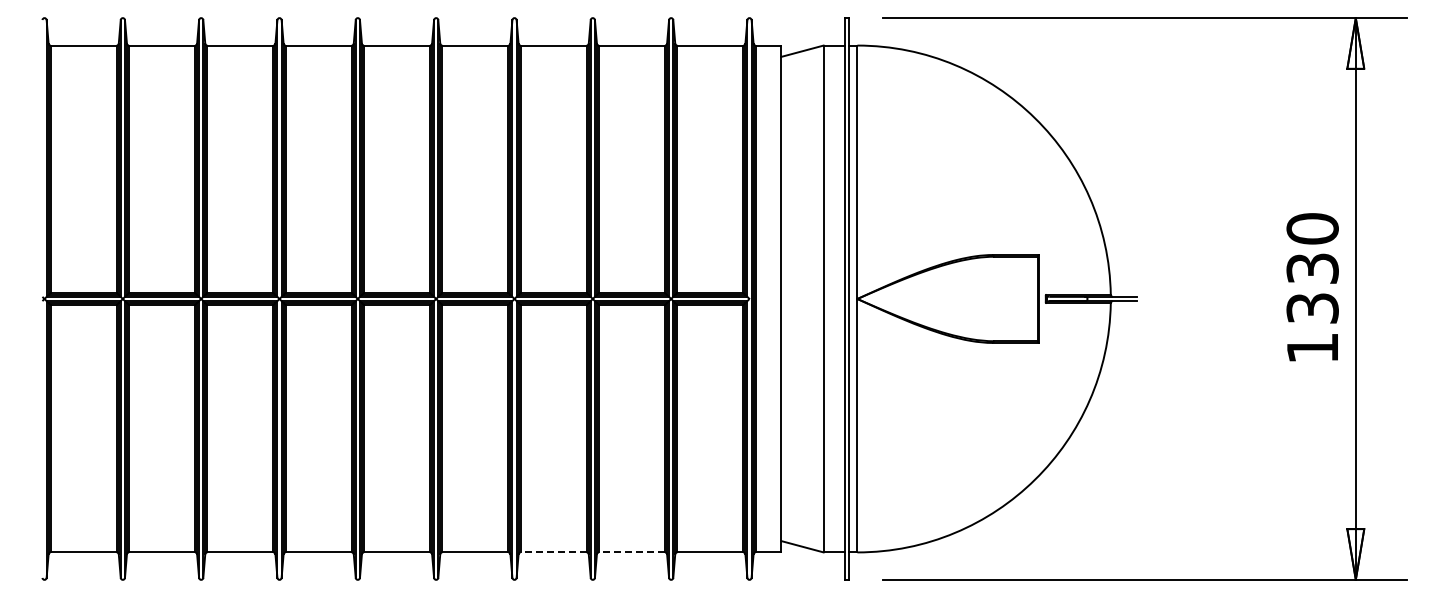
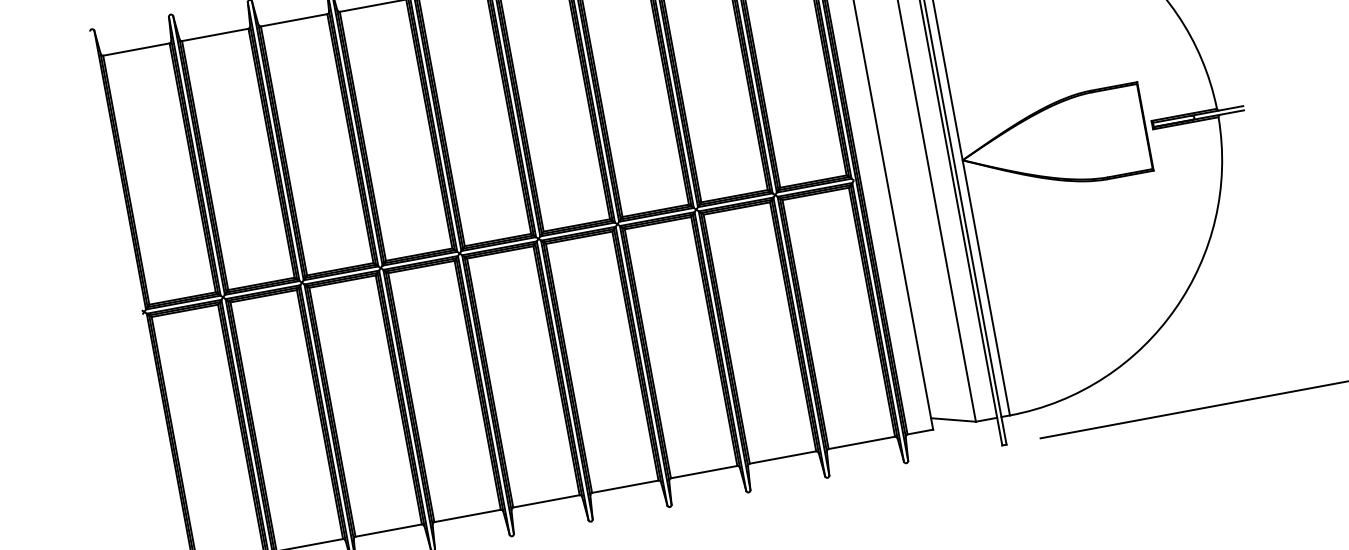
line: (553, 552) -> (703, 472), dashed -> solid
line: (632, 552) -> (783, 457), dashed -> solid

